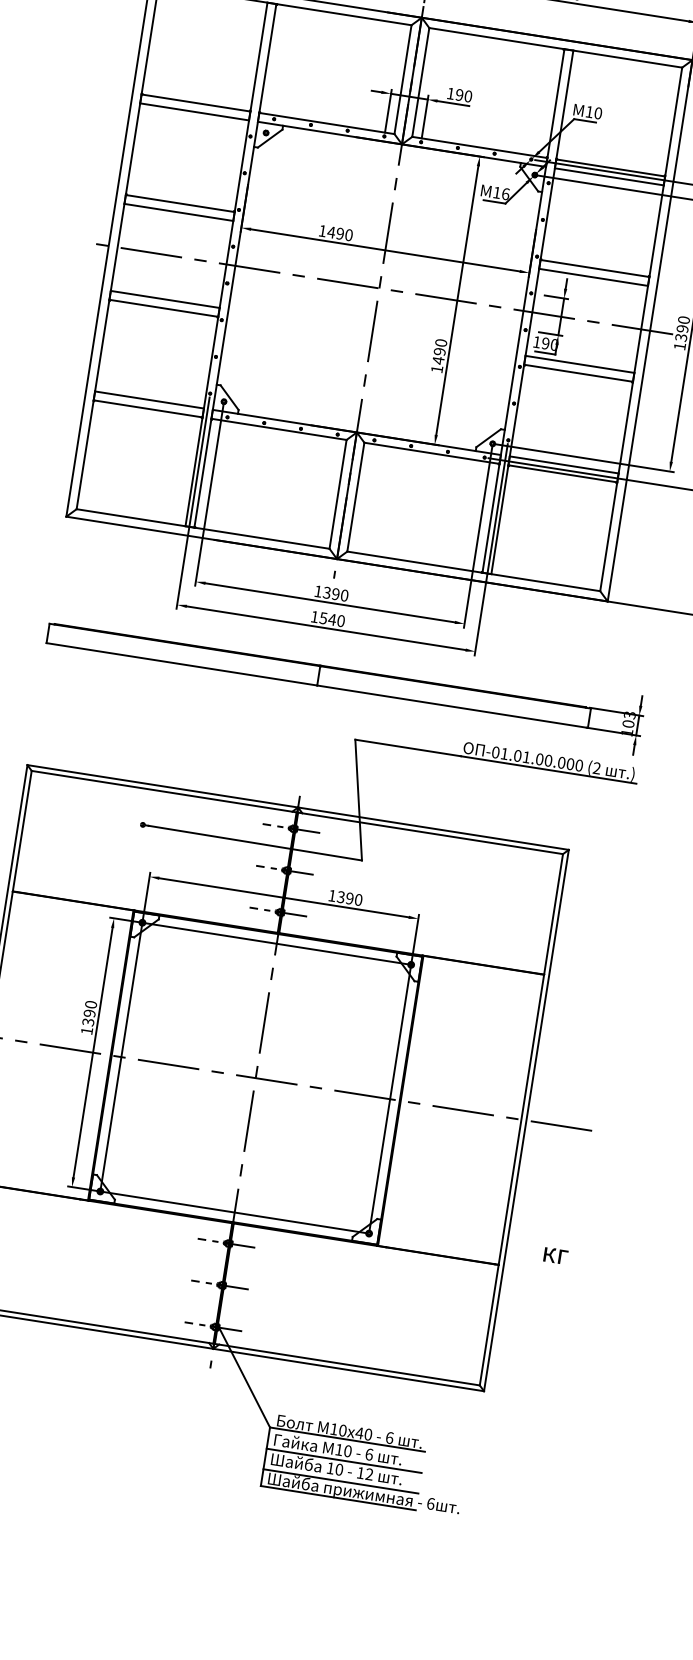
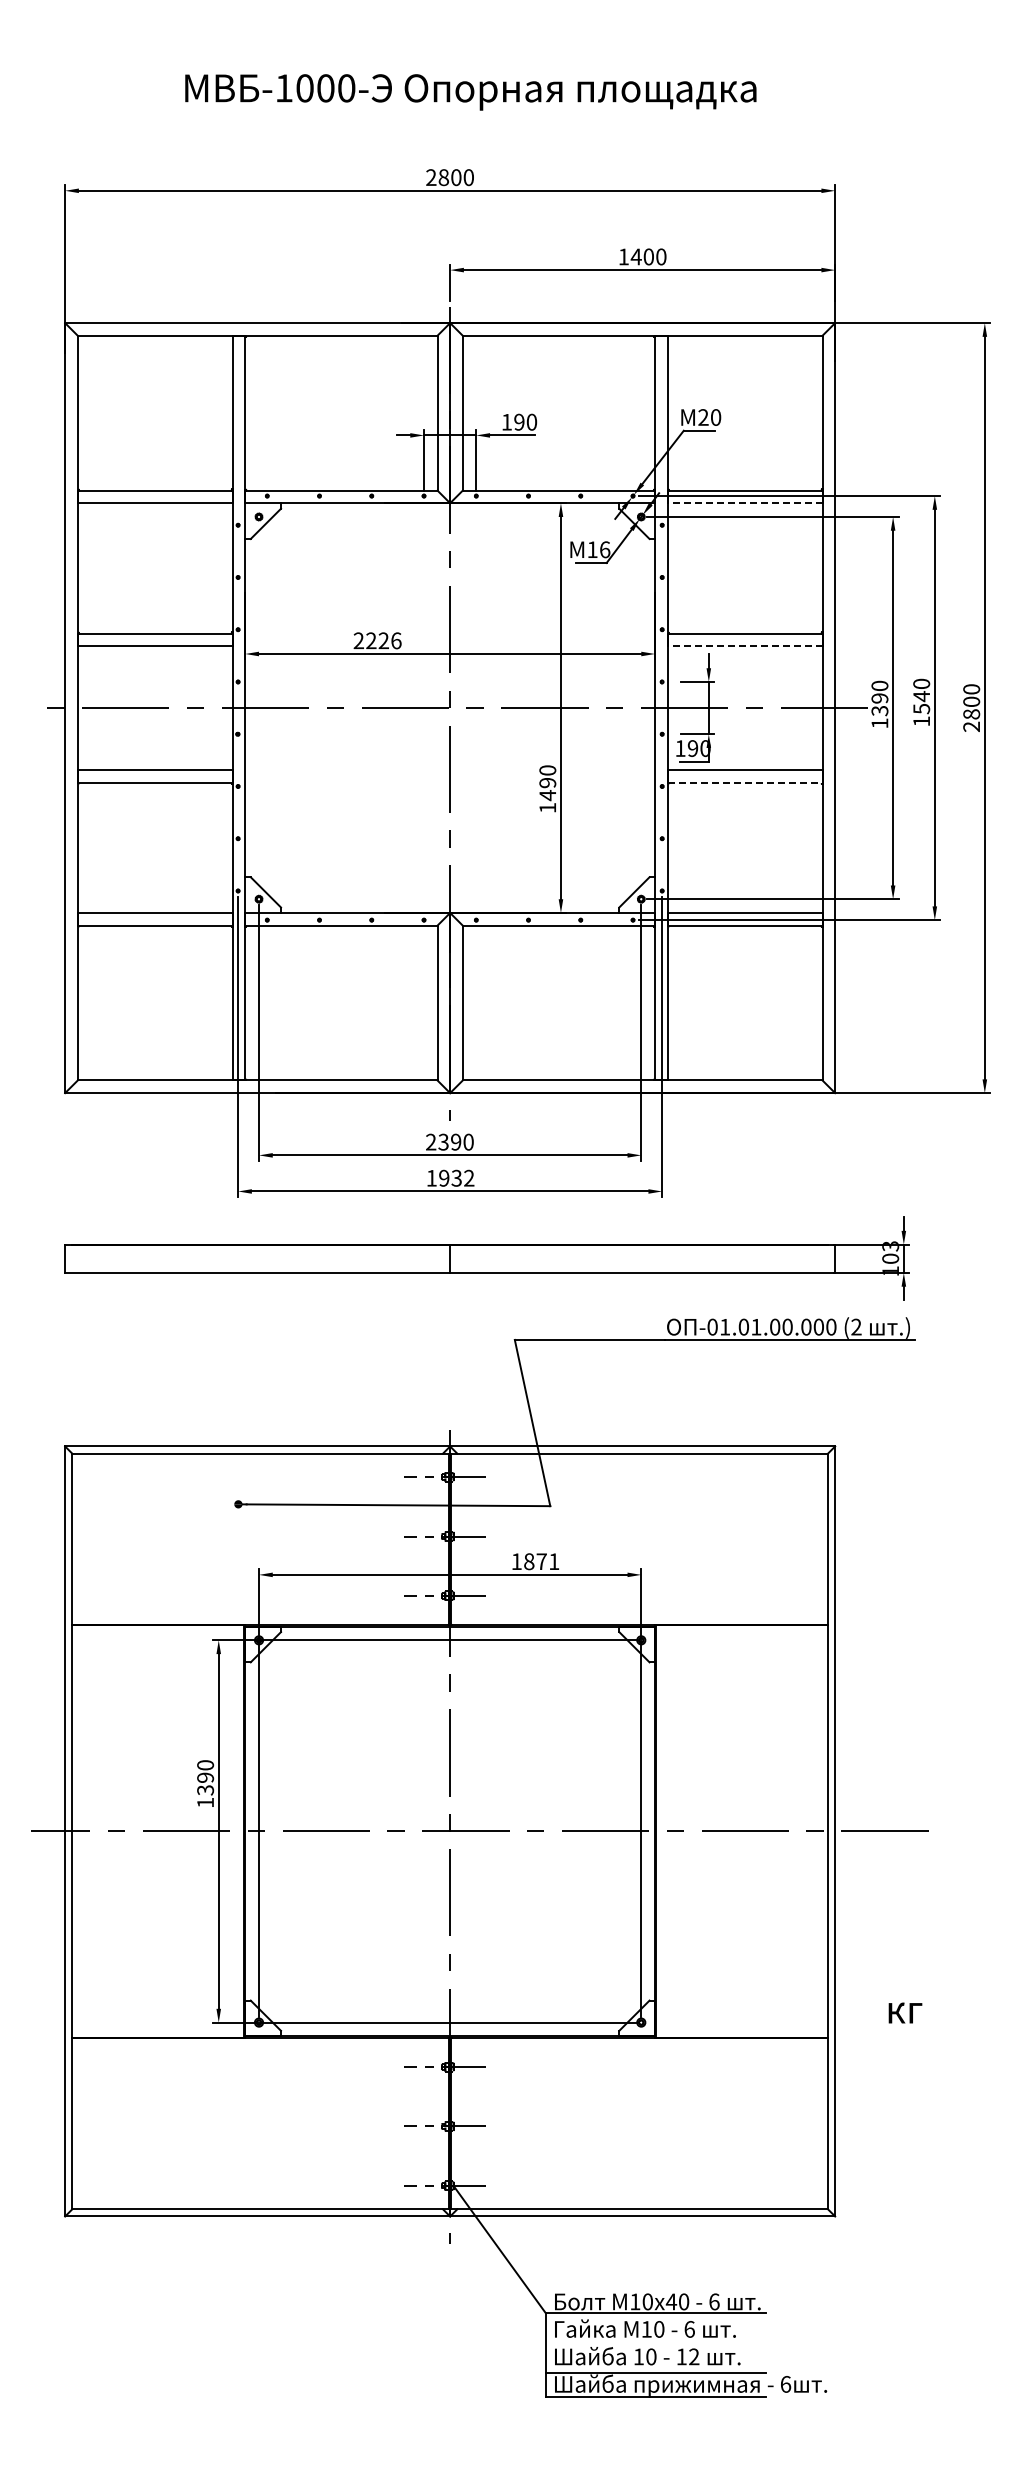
text: (589, 111) -> (703, 417), 10 -> 20
line: (608, 176) -> (744, 503), solid -> dashed
text: (335, 232) -> (377, 640), 1490 -> 2226
line: (593, 277) -> (744, 646), solid -> dashed
line: (578, 373) -> (745, 782), solid -> dashed
text: (318, 591) -> (431, 1141), 1390 -> 2390
text: (332, 619) -> (456, 1177), 1540 -> 1932
text: (349, 898) -> (541, 1561), 1390 -> 1871
line: (343, 1460) -> (655, 2343), removed

